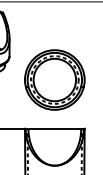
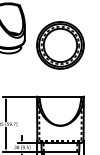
part: (54, 80) -> (60, 45), moved

